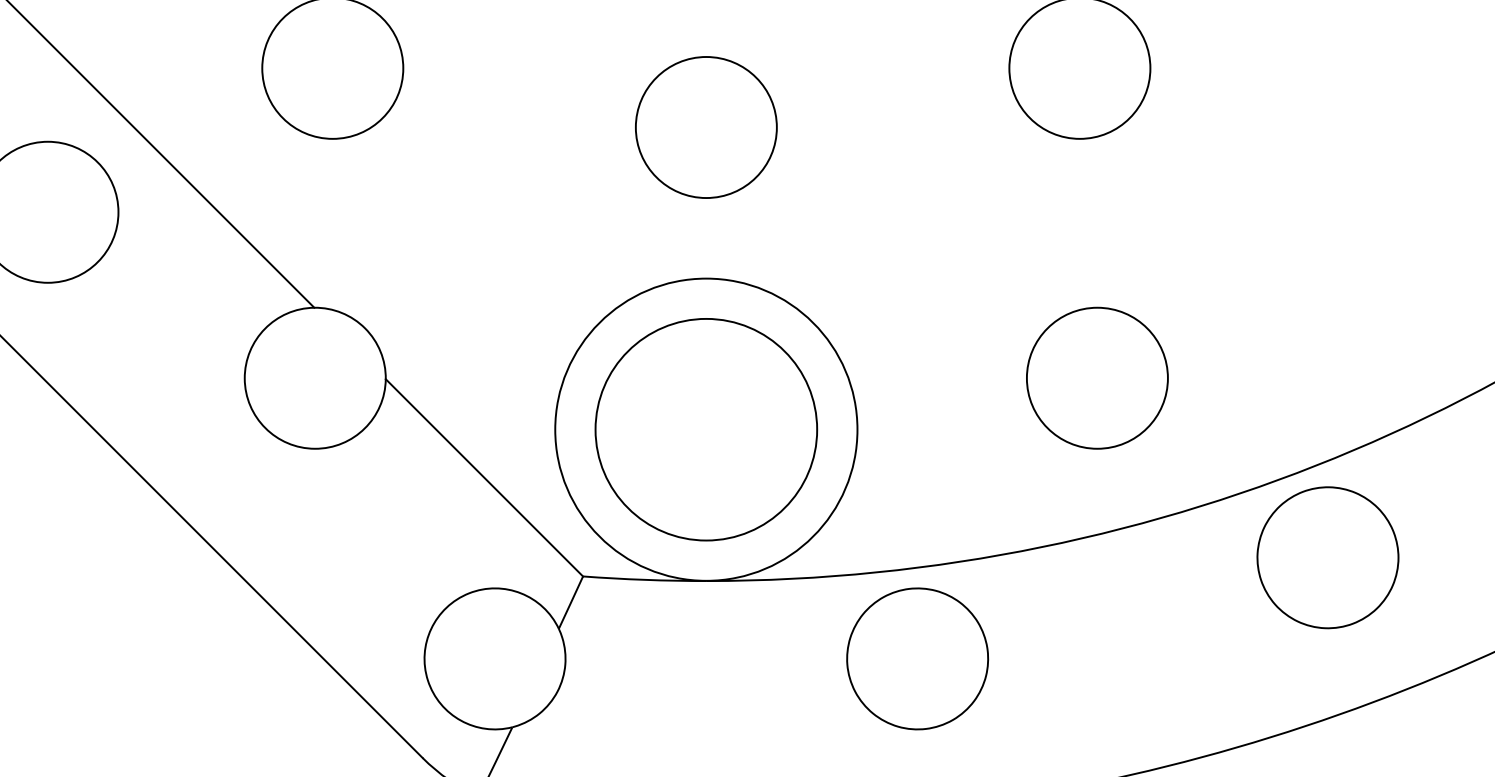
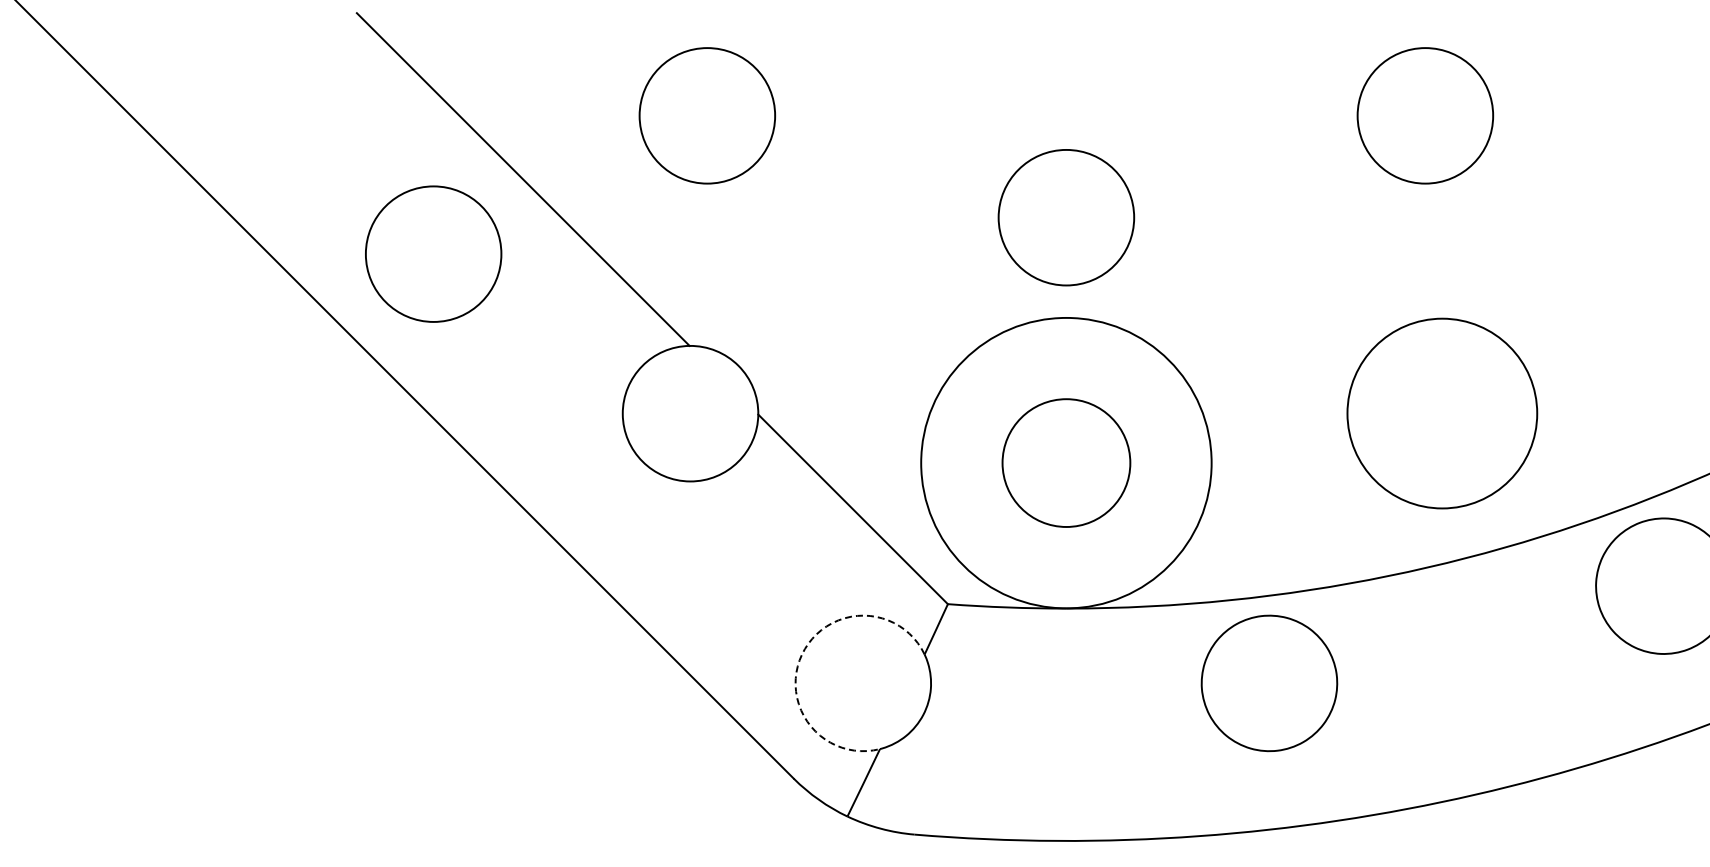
circle: (706, 127) -> (1066, 217), moved
circle: (1096, 378) -> (1441, 413), size x1.4
circle: (706, 429) -> (1066, 462), size x0.6
arc: (431, 628) -> (802, 654), solid -> dashed

